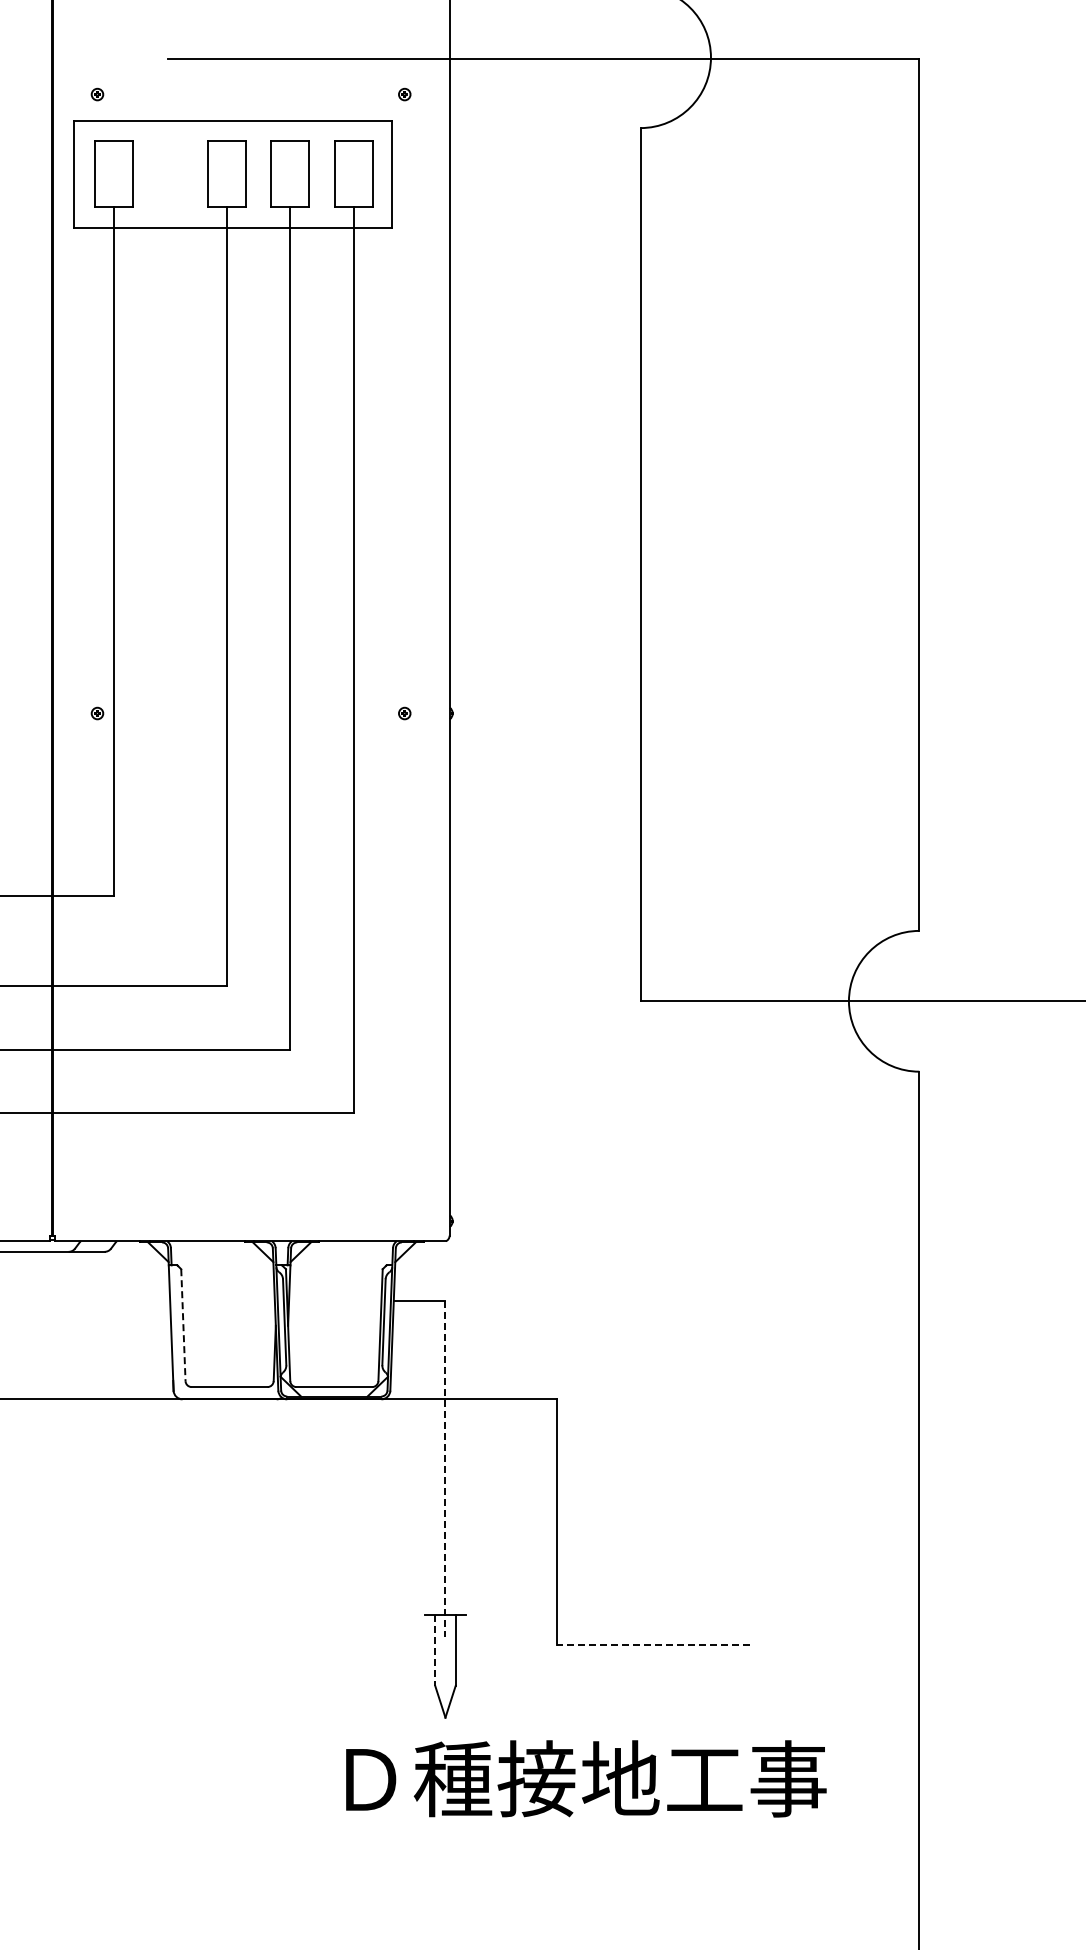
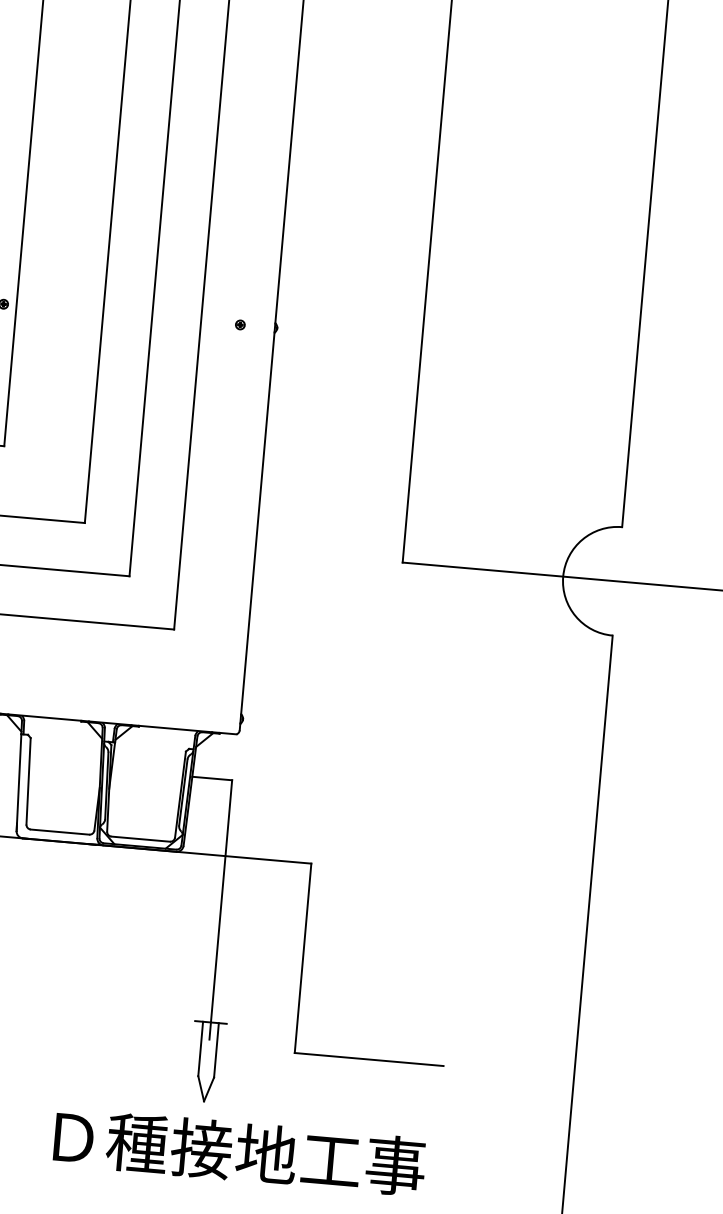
line: (183, 1325) -> (28, 781), dashed -> solid
line: (445, 1469) -> (220, 910), dashed -> solid
line: (653, 1645) -> (369, 1059), dashed -> solid
line: (435, 1651) -> (200, 1049), dashed -> solid
text: (586, 1778) -> (240, 1151), moved

